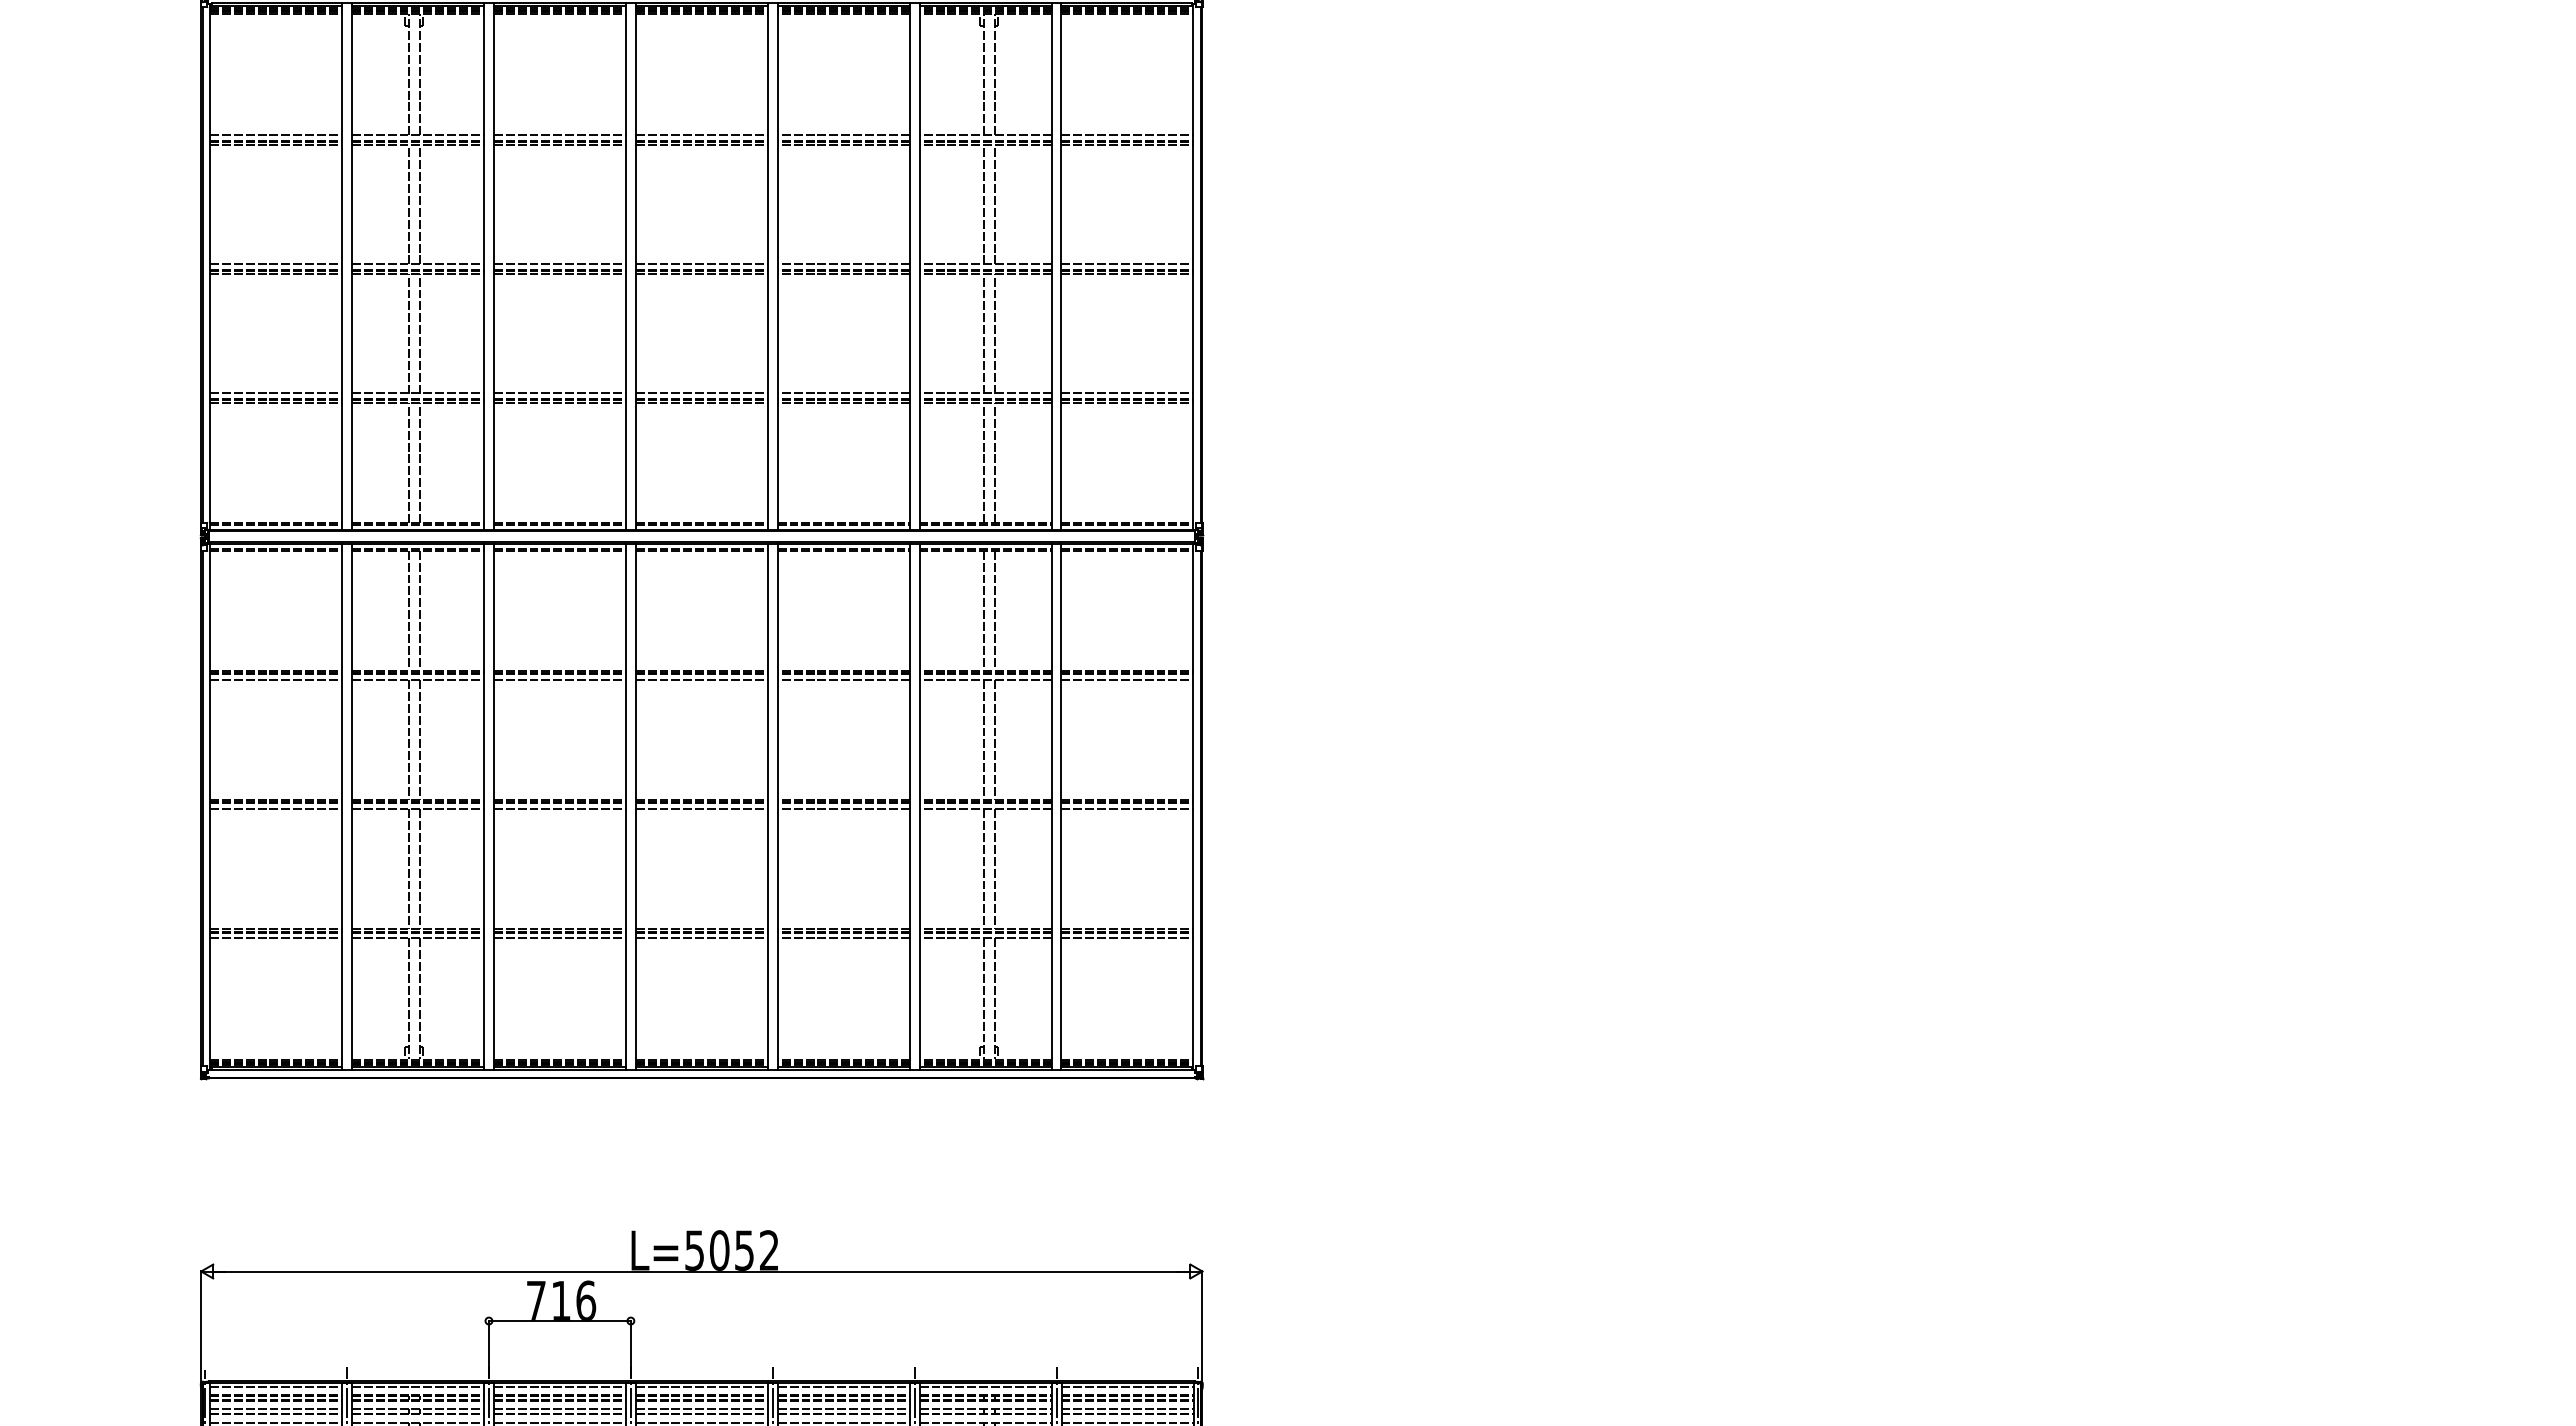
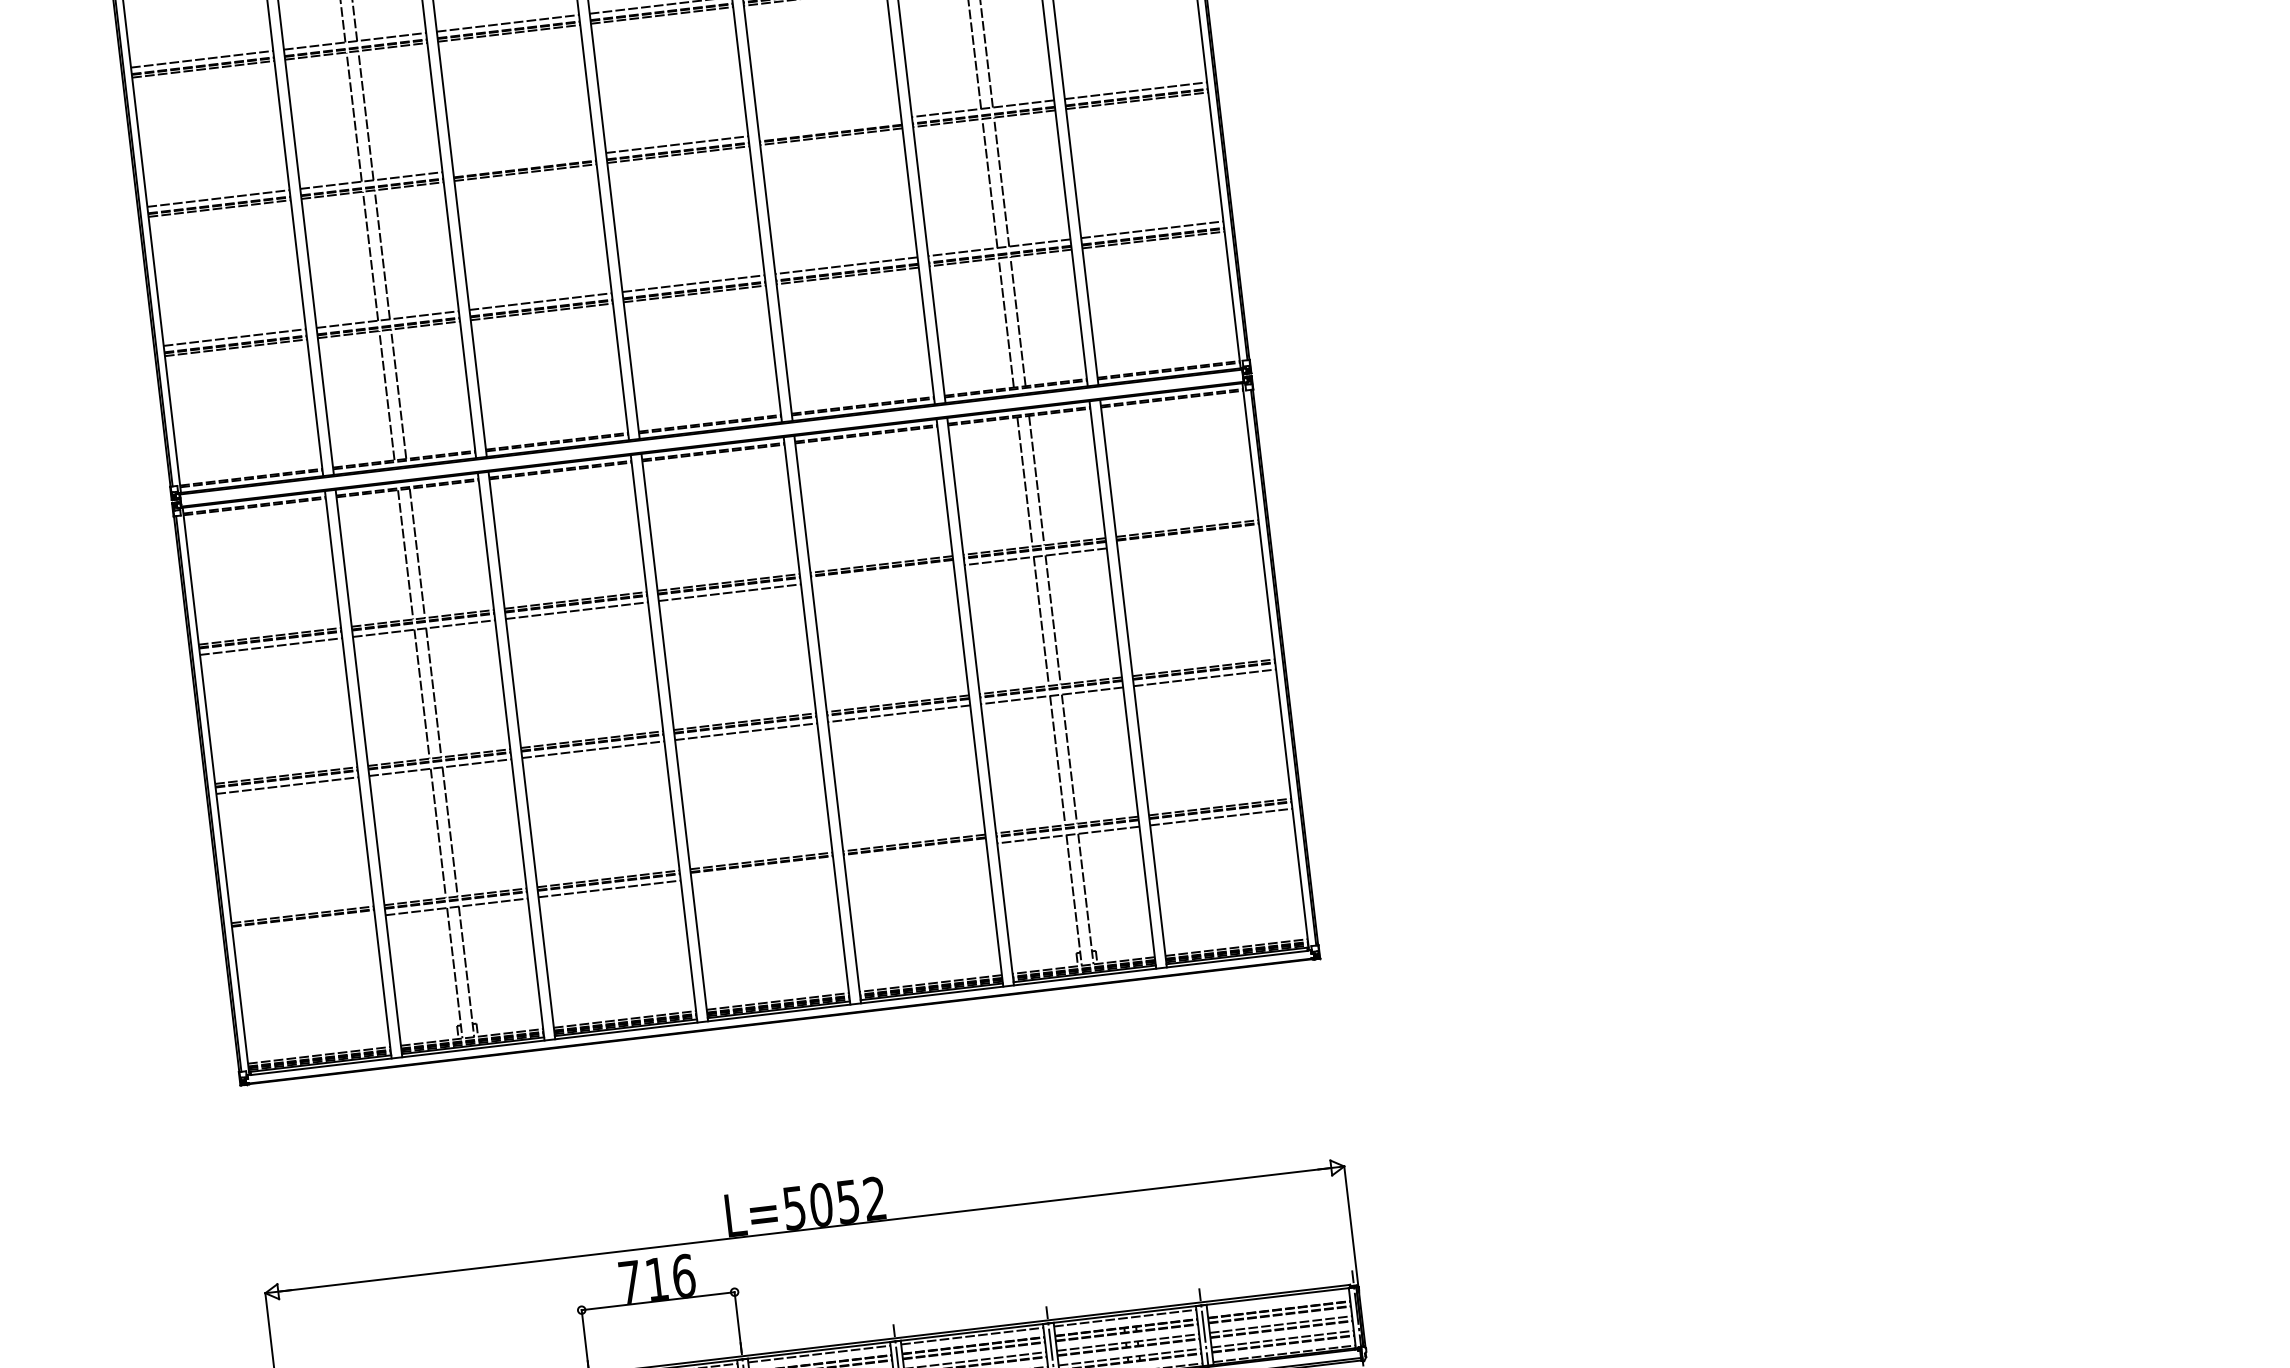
line: (559, 264) -> (523, 162), removed
line: (843, 264) -> (830, 126), removed
line: (843, 680) -> (882, 575), removed
line: (1127, 680) -> (1188, 539), removed
line: (276, 938) -> (304, 924), removed
line: (701, 938) -> (762, 871), removed
line: (843, 938) -> (915, 853), removed
line: (1127, 1386) -> (1278, 1299), removed

